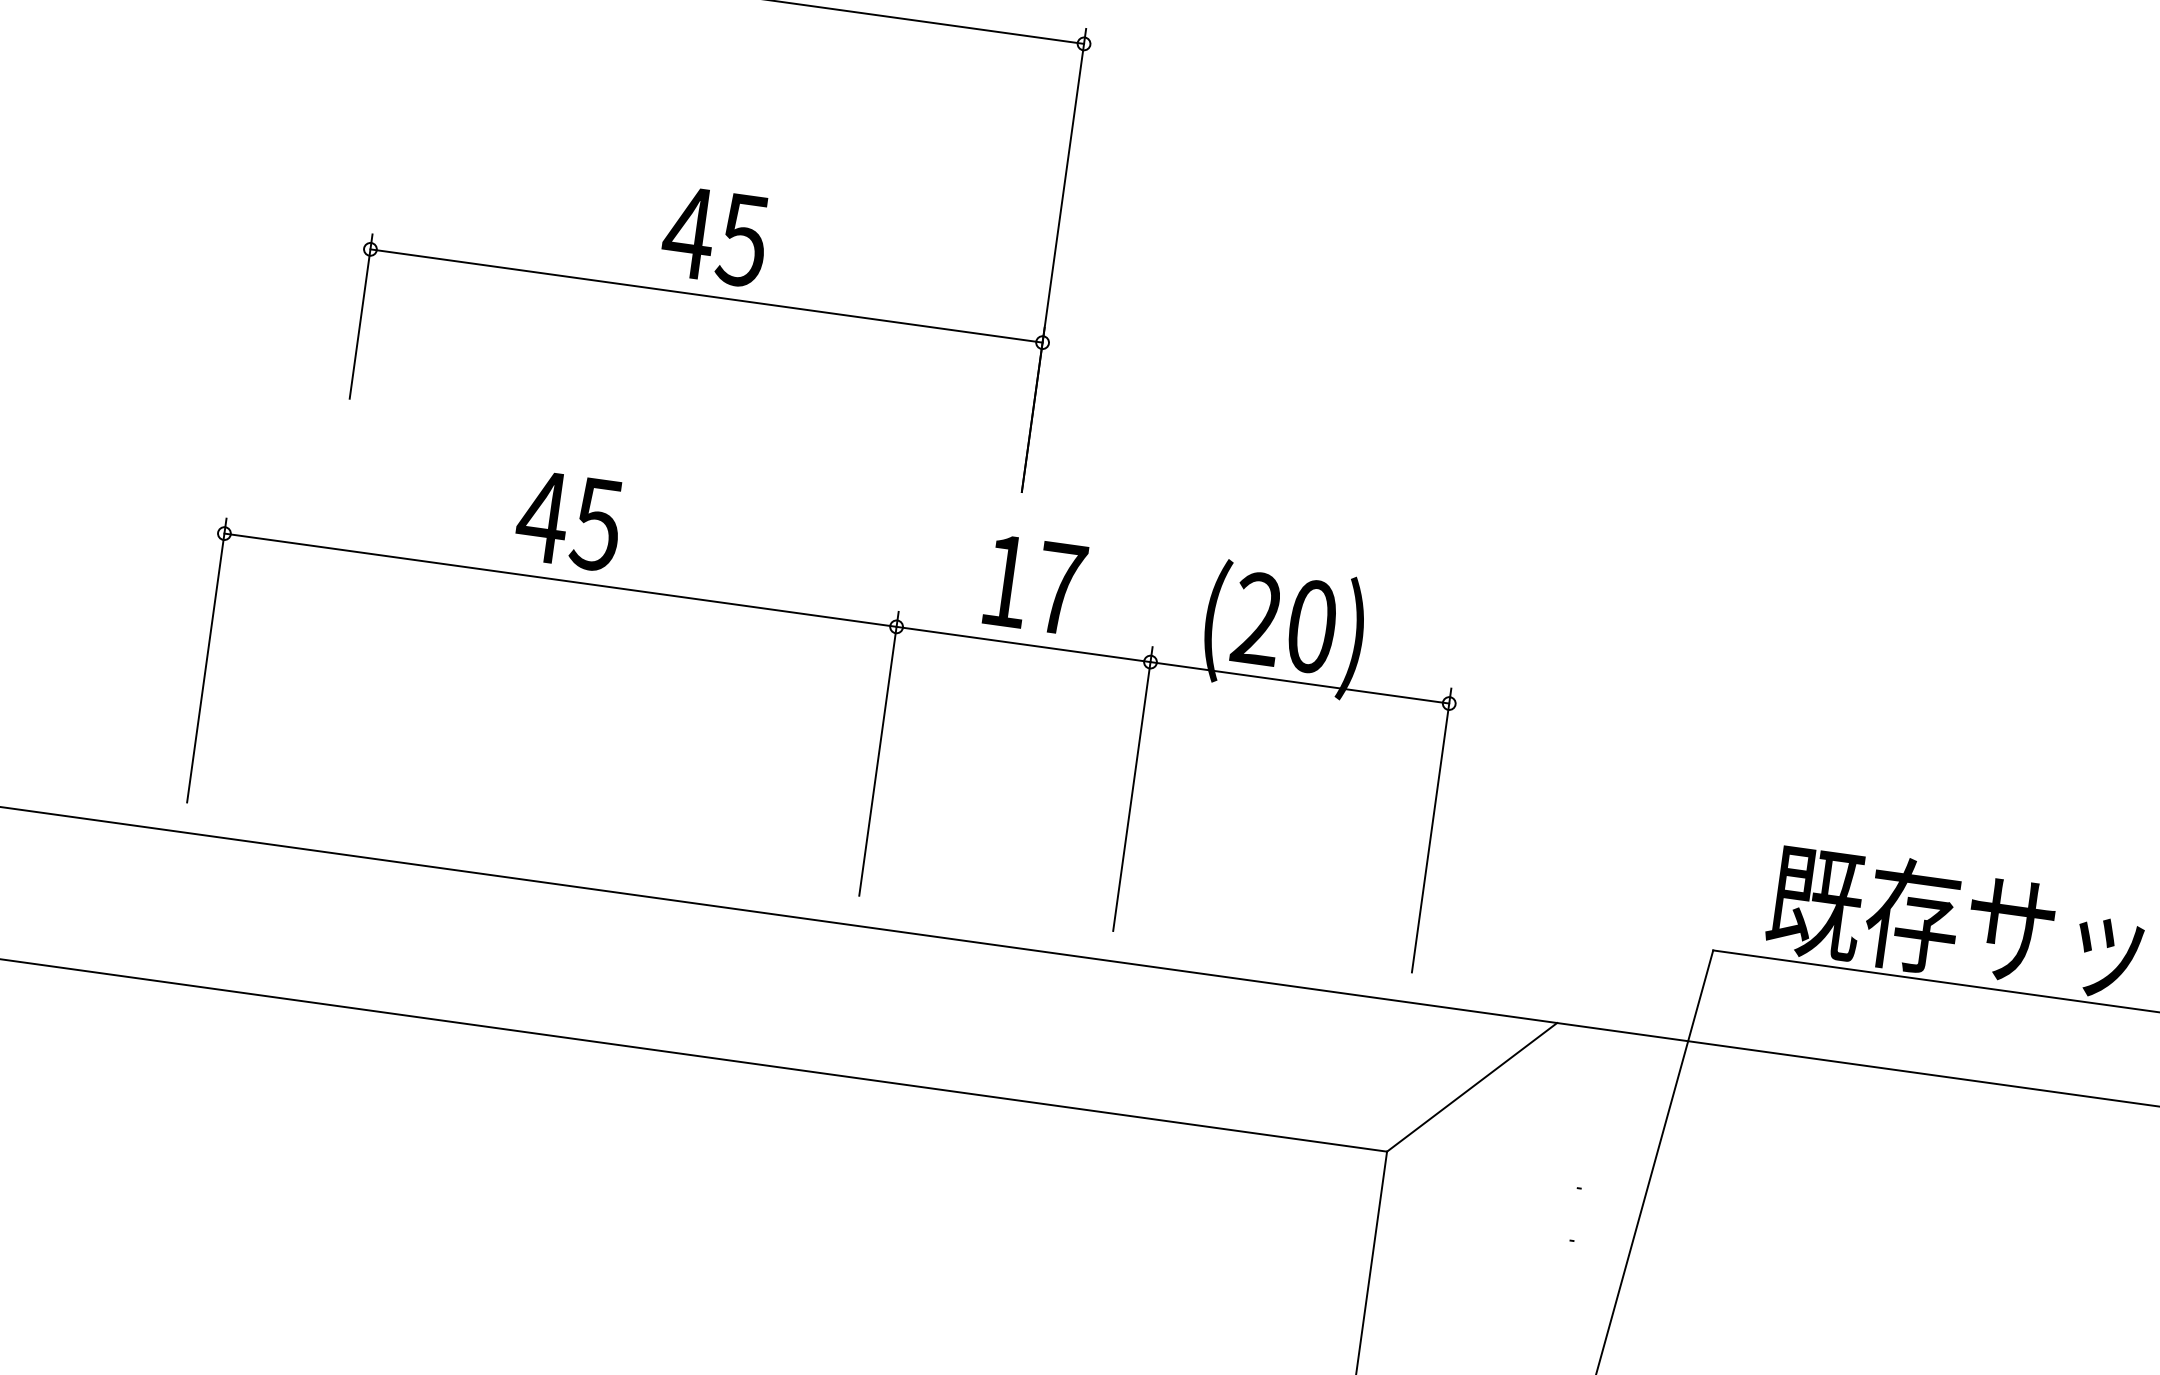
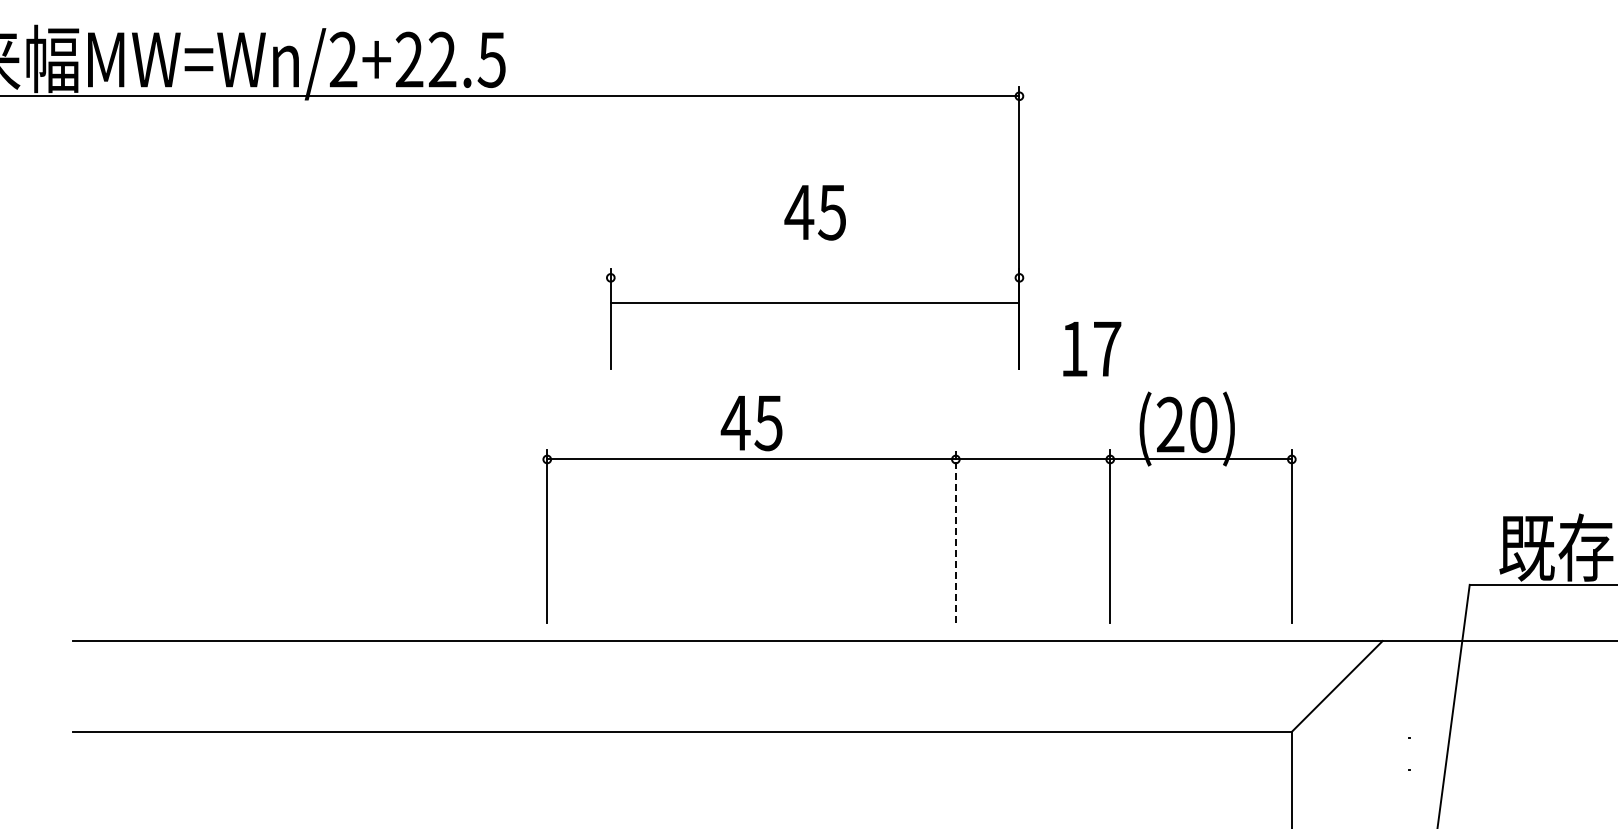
text: (713, 236) -> (814, 212), moved
line: (705, 295) -> (814, 302), moved
text: (1035, 585) -> (1092, 349), moved
line: (878, 753) -> (955, 536), solid -> dashed

